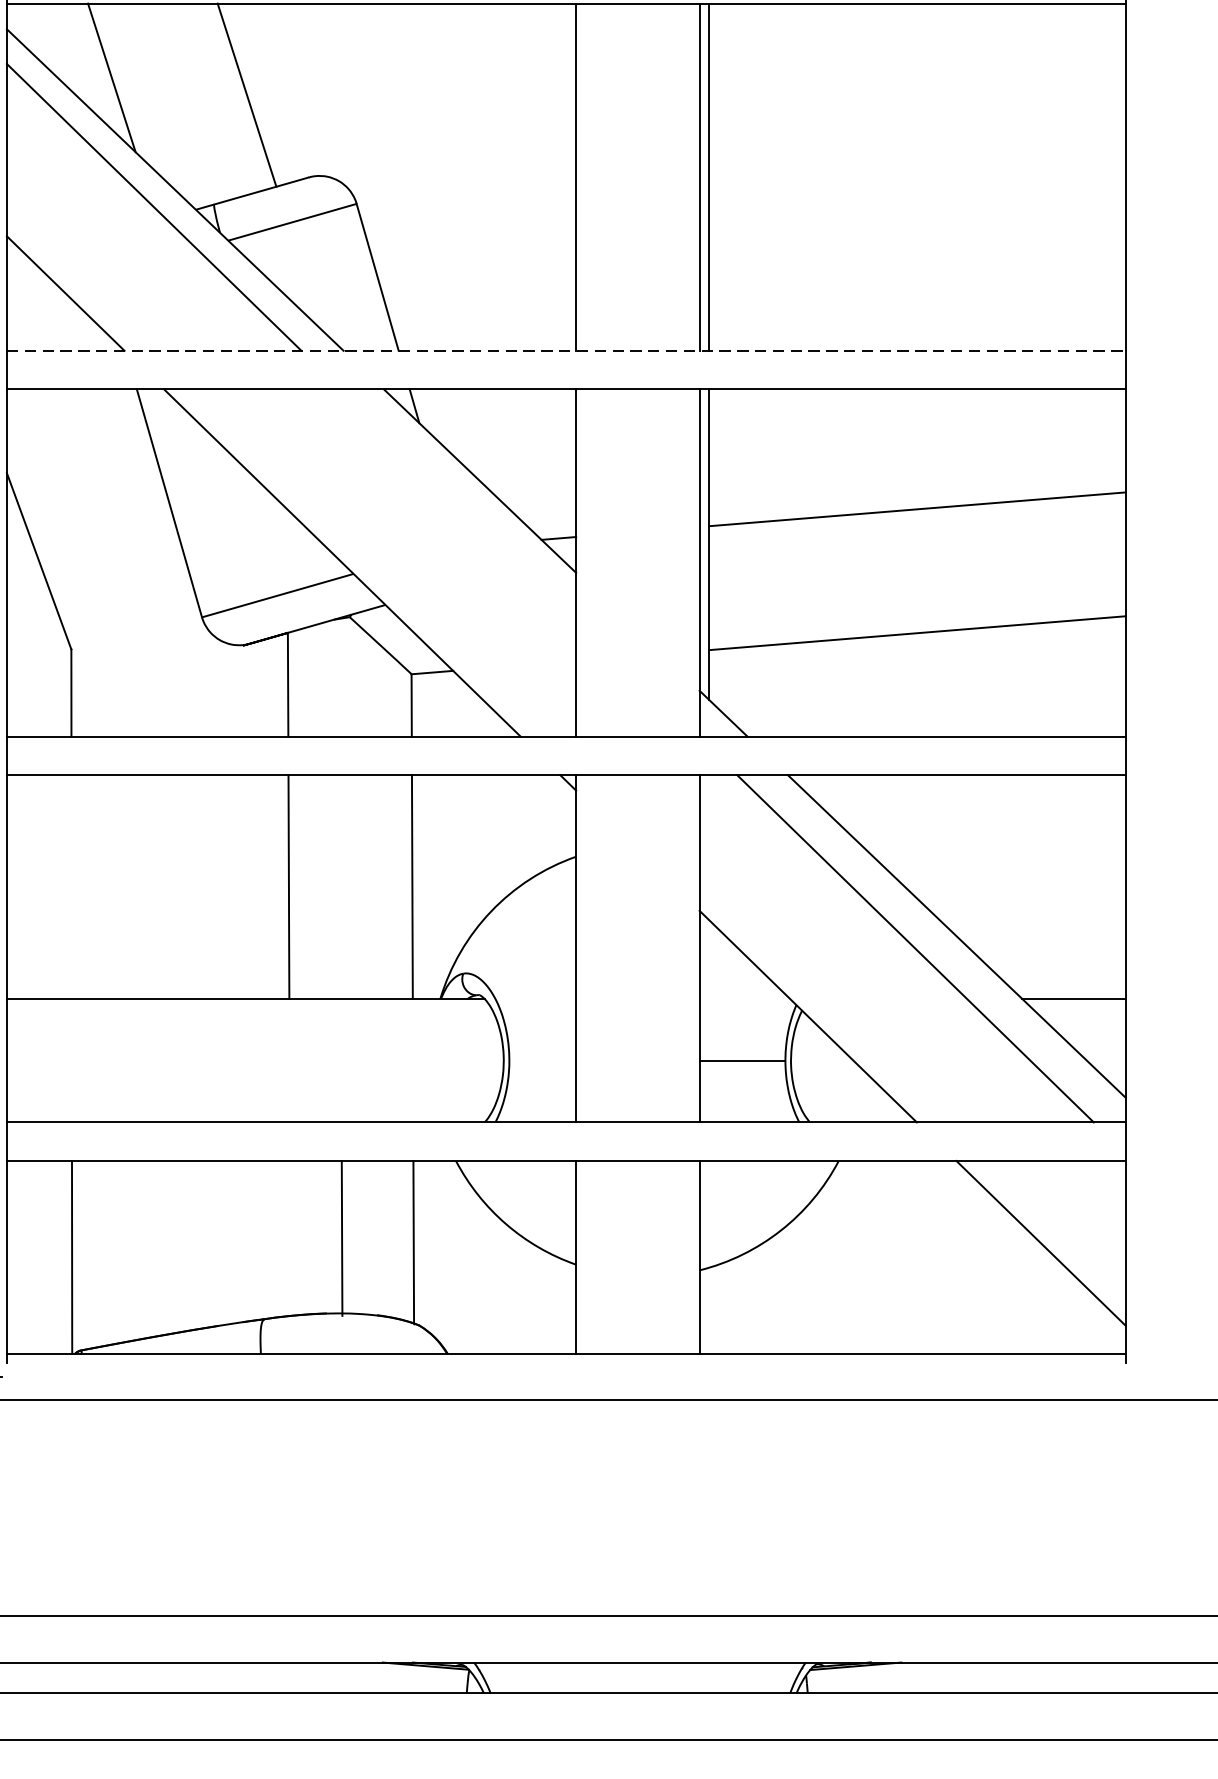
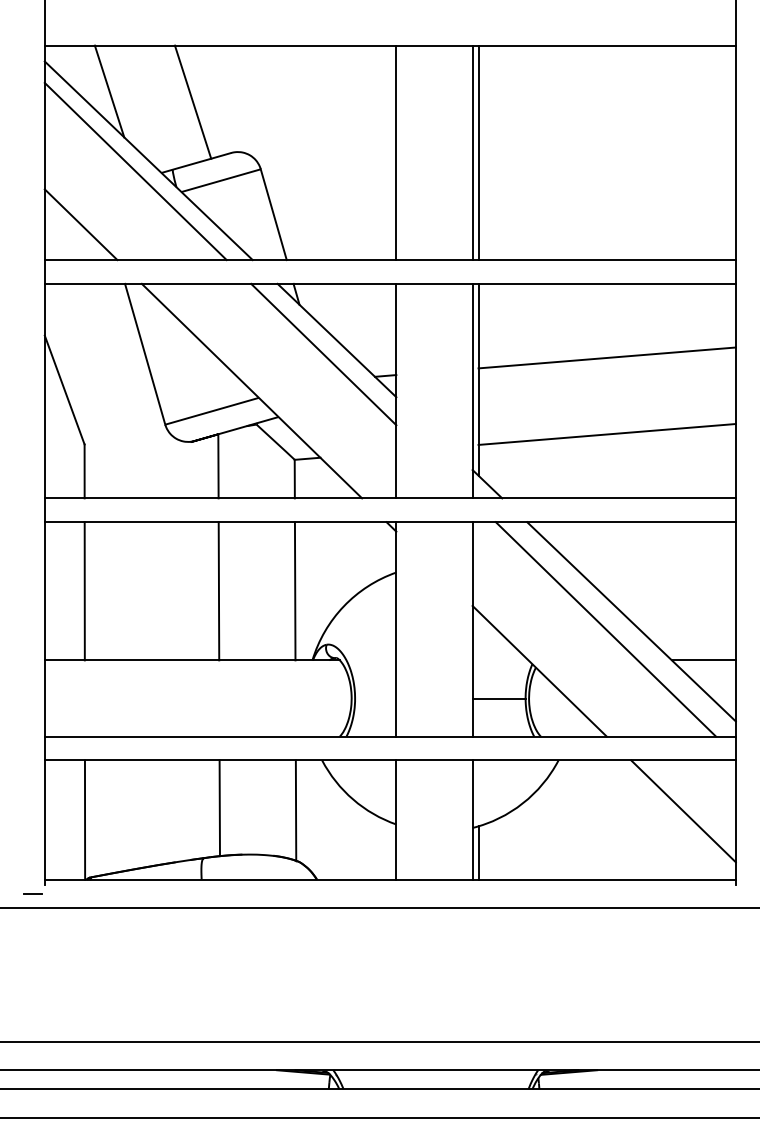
line: (566, 351) -> (390, 260), dashed -> solid
line: (458, 503) -> (323, 354), added
line: (71, 887) -> (84, 591), added
line: (341, 1238) -> (219, 808), moved
line: (709, 1310) -> (478, 852), added

